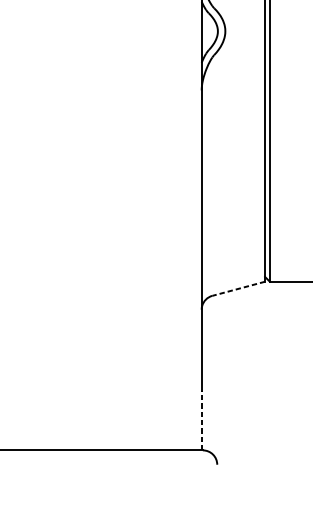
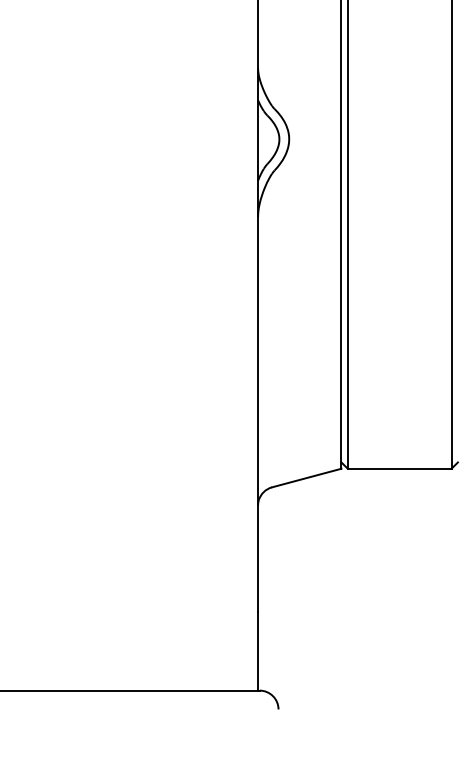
line: (238, 289) -> (306, 478), dashed -> solid
line: (202, 419) -> (258, 650), dashed -> solid

